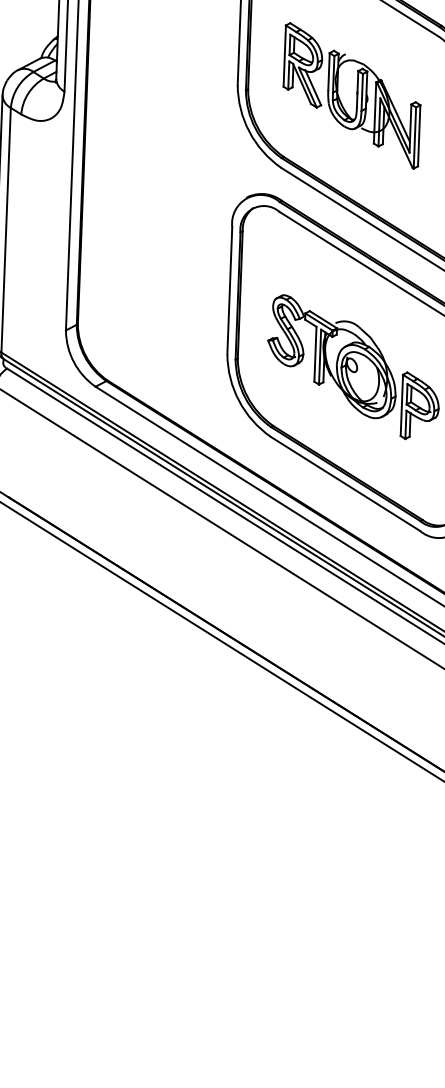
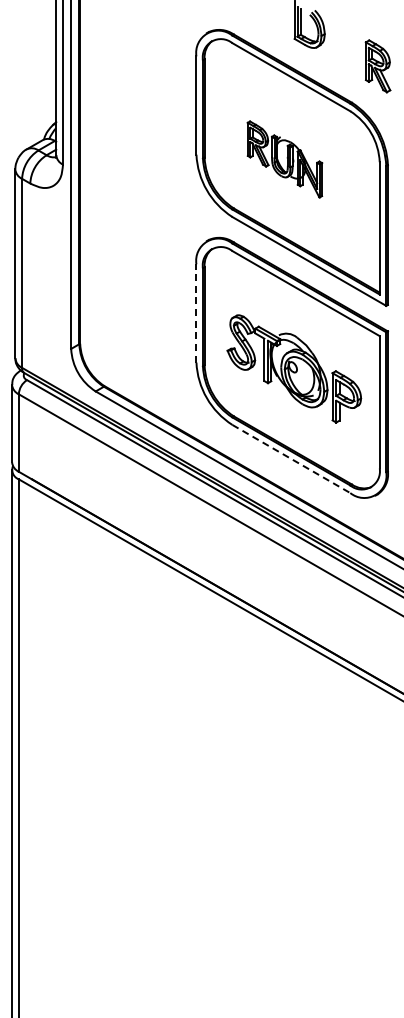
part: (351, 95) -> (284, 159), size x0.7
line: (229, 289) -> (196, 312), solid -> dashed
line: (345, 484) -> (291, 459), solid -> dashed

